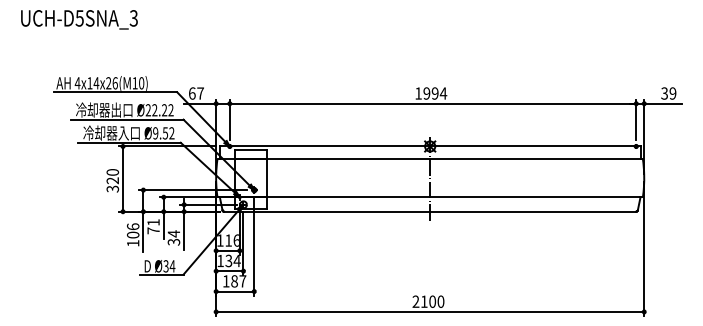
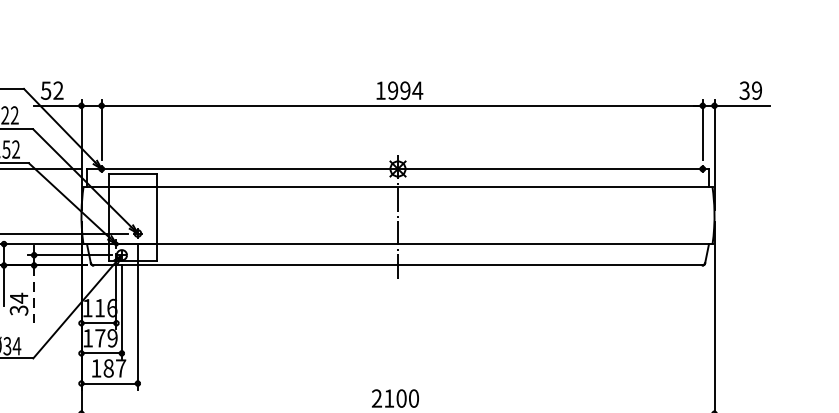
text: (195, 93) -> (50, 90), 67 -> 52
line: (184, 231) -> (34, 294), solid -> dashed
text: (232, 260) -> (105, 337), 134 -> 179

